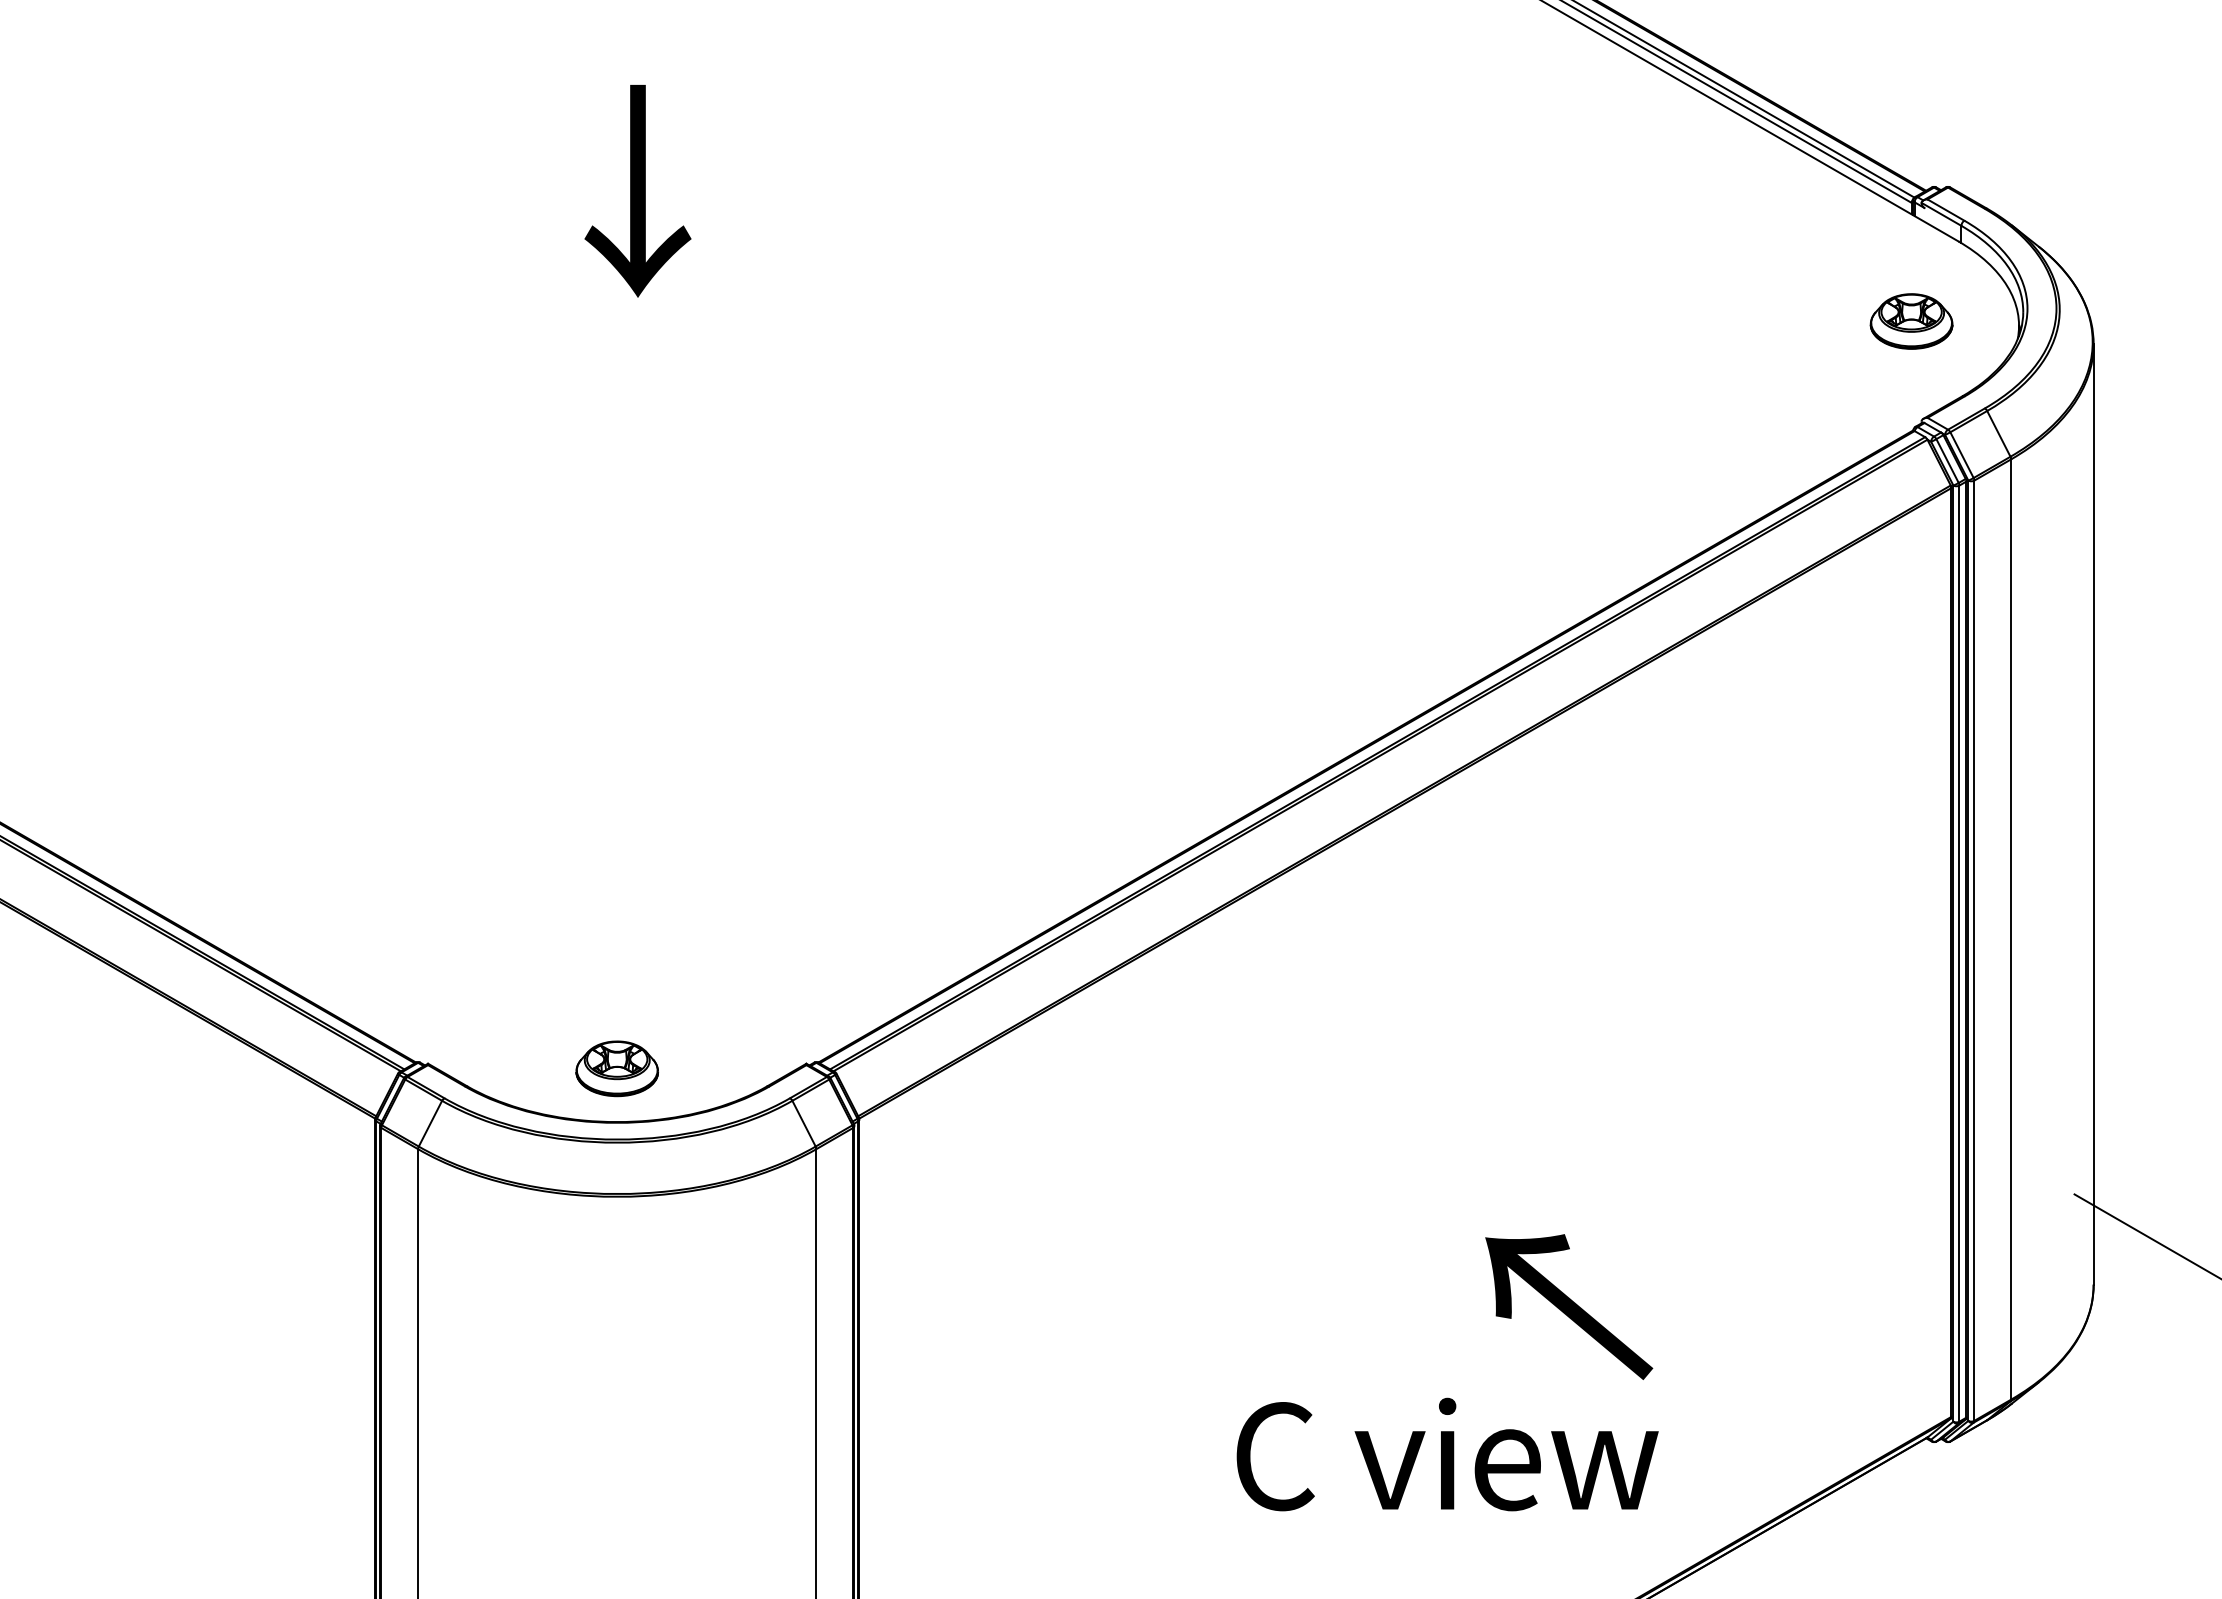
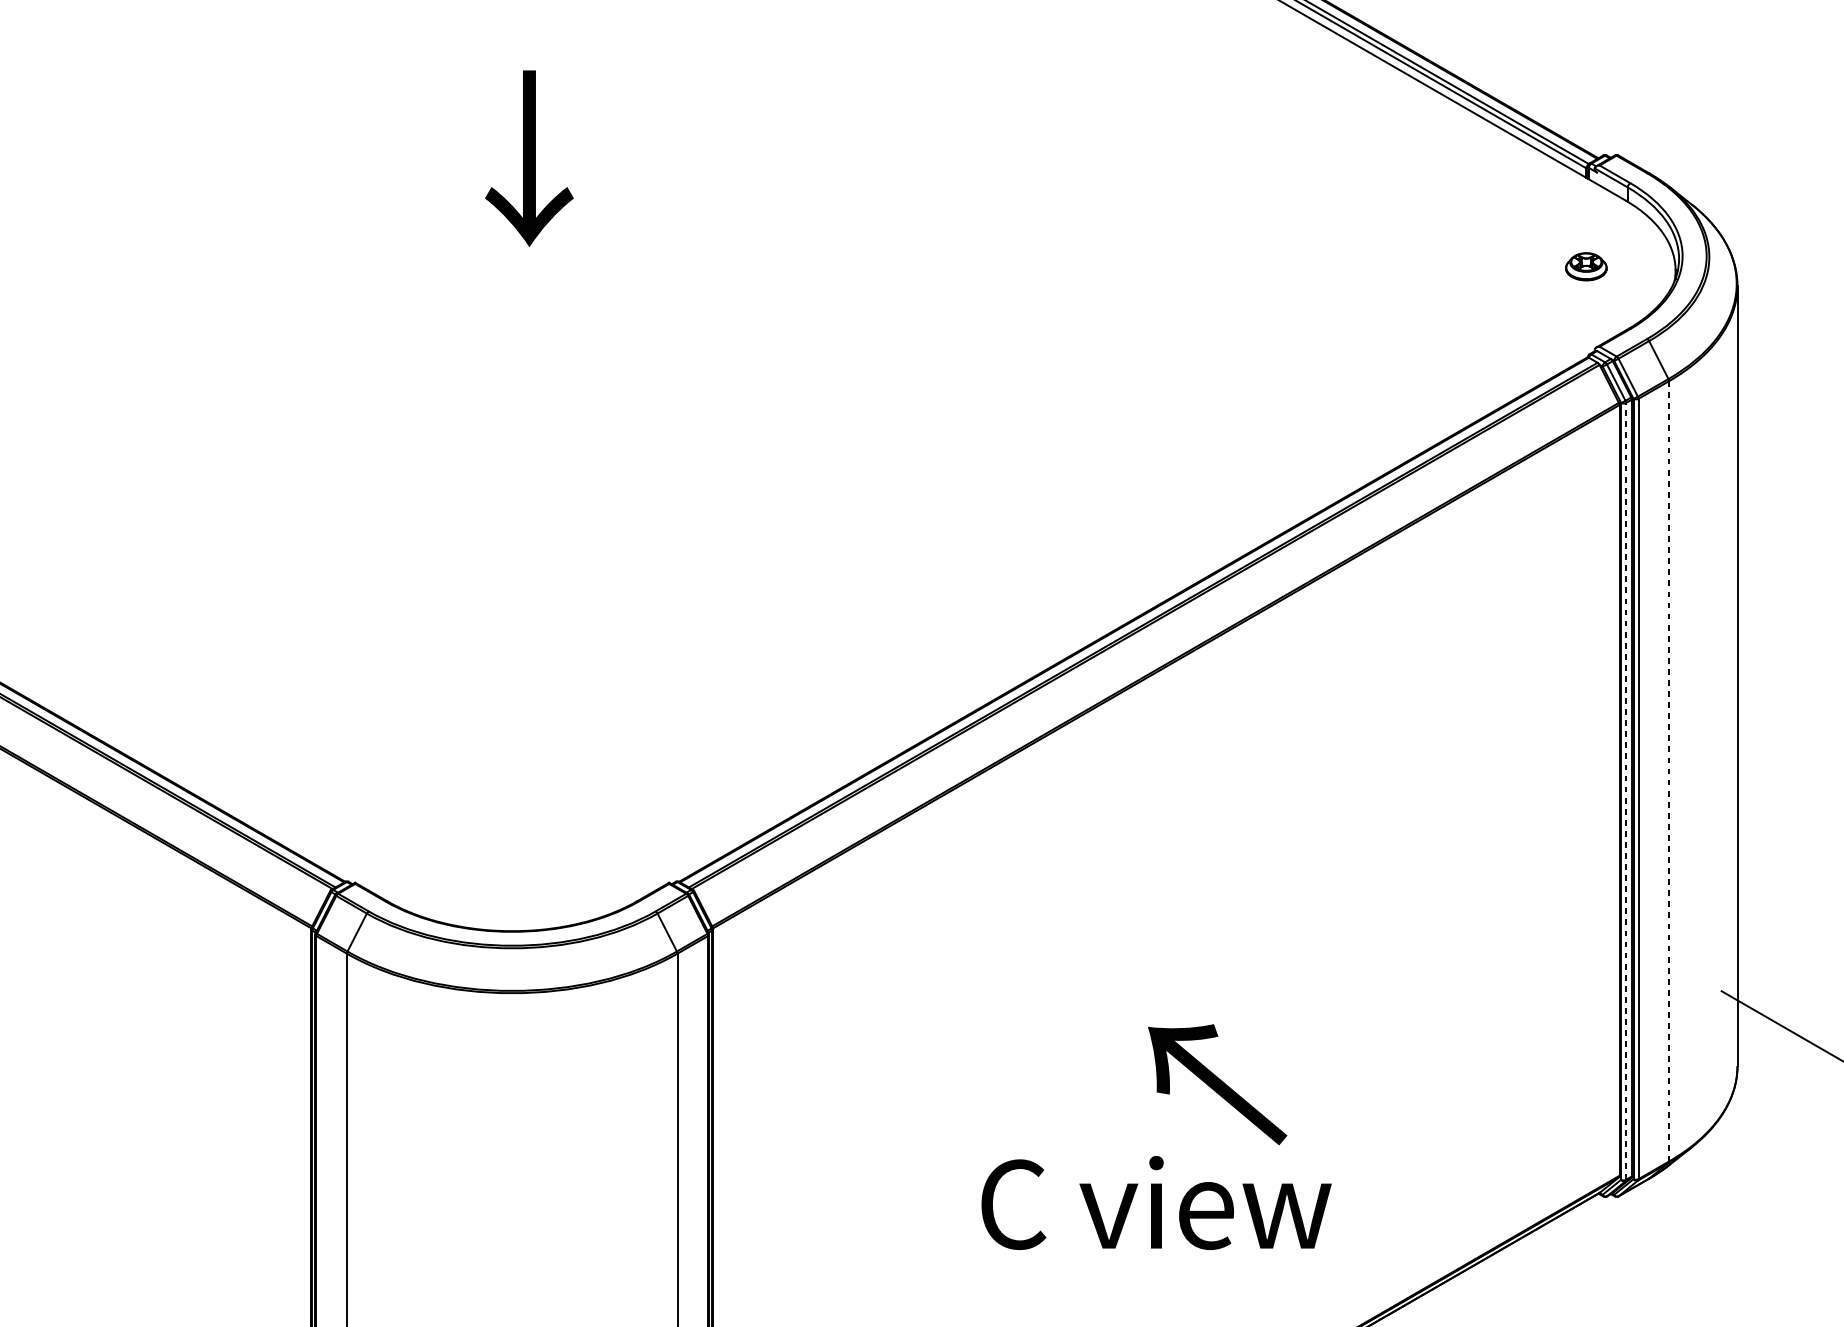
part: (1911, 321) -> (1586, 266), size x0.6
line: (2011, 929) -> (1669, 771), solid -> dashed
line: (1959, 953) -> (1626, 791), solid -> dashed
part: (616, 1068) -> (511, 886), removed
text: (1569, 1306) -> (1217, 1084), moved
text: (1447, 1454) -> (1156, 1202), moved

